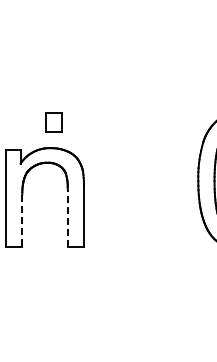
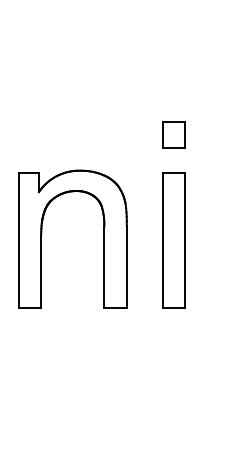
part: (53, 122) -> (173, 135), moved
part: (117, 198) -> (173, 240), added
line: (67, 217) -> (103, 267), dashed -> solid
line: (22, 221) -> (41, 272), dashed -> solid

